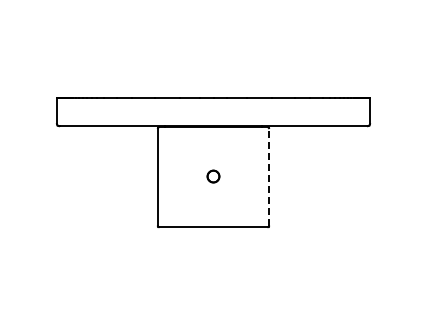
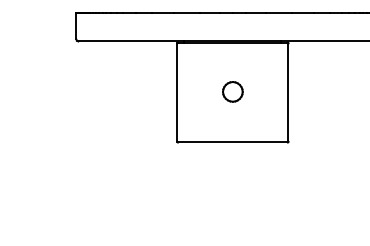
part: (213, 176) -> (232, 91), size x1.67
line: (269, 176) -> (288, 91), dashed -> solid

